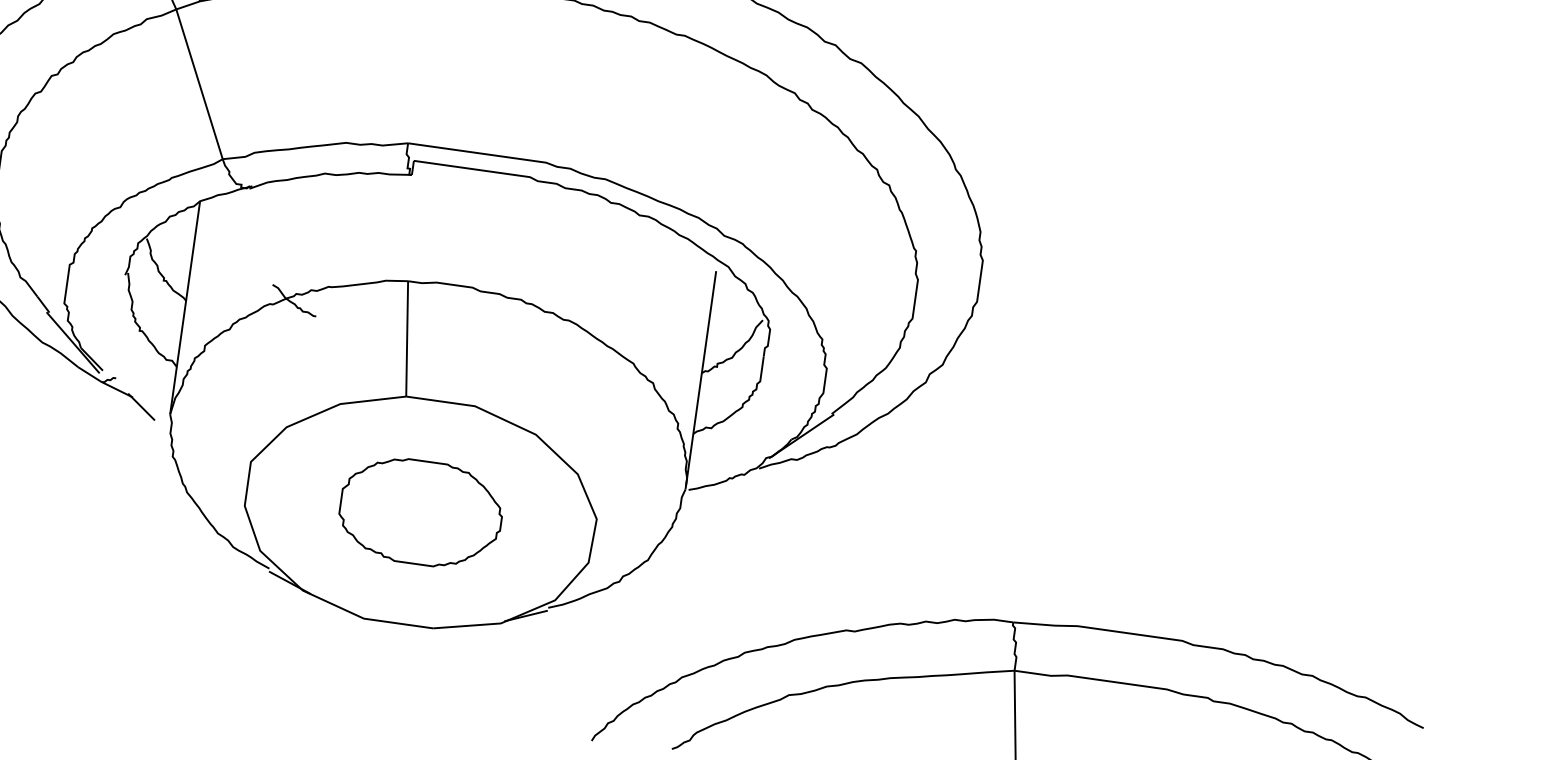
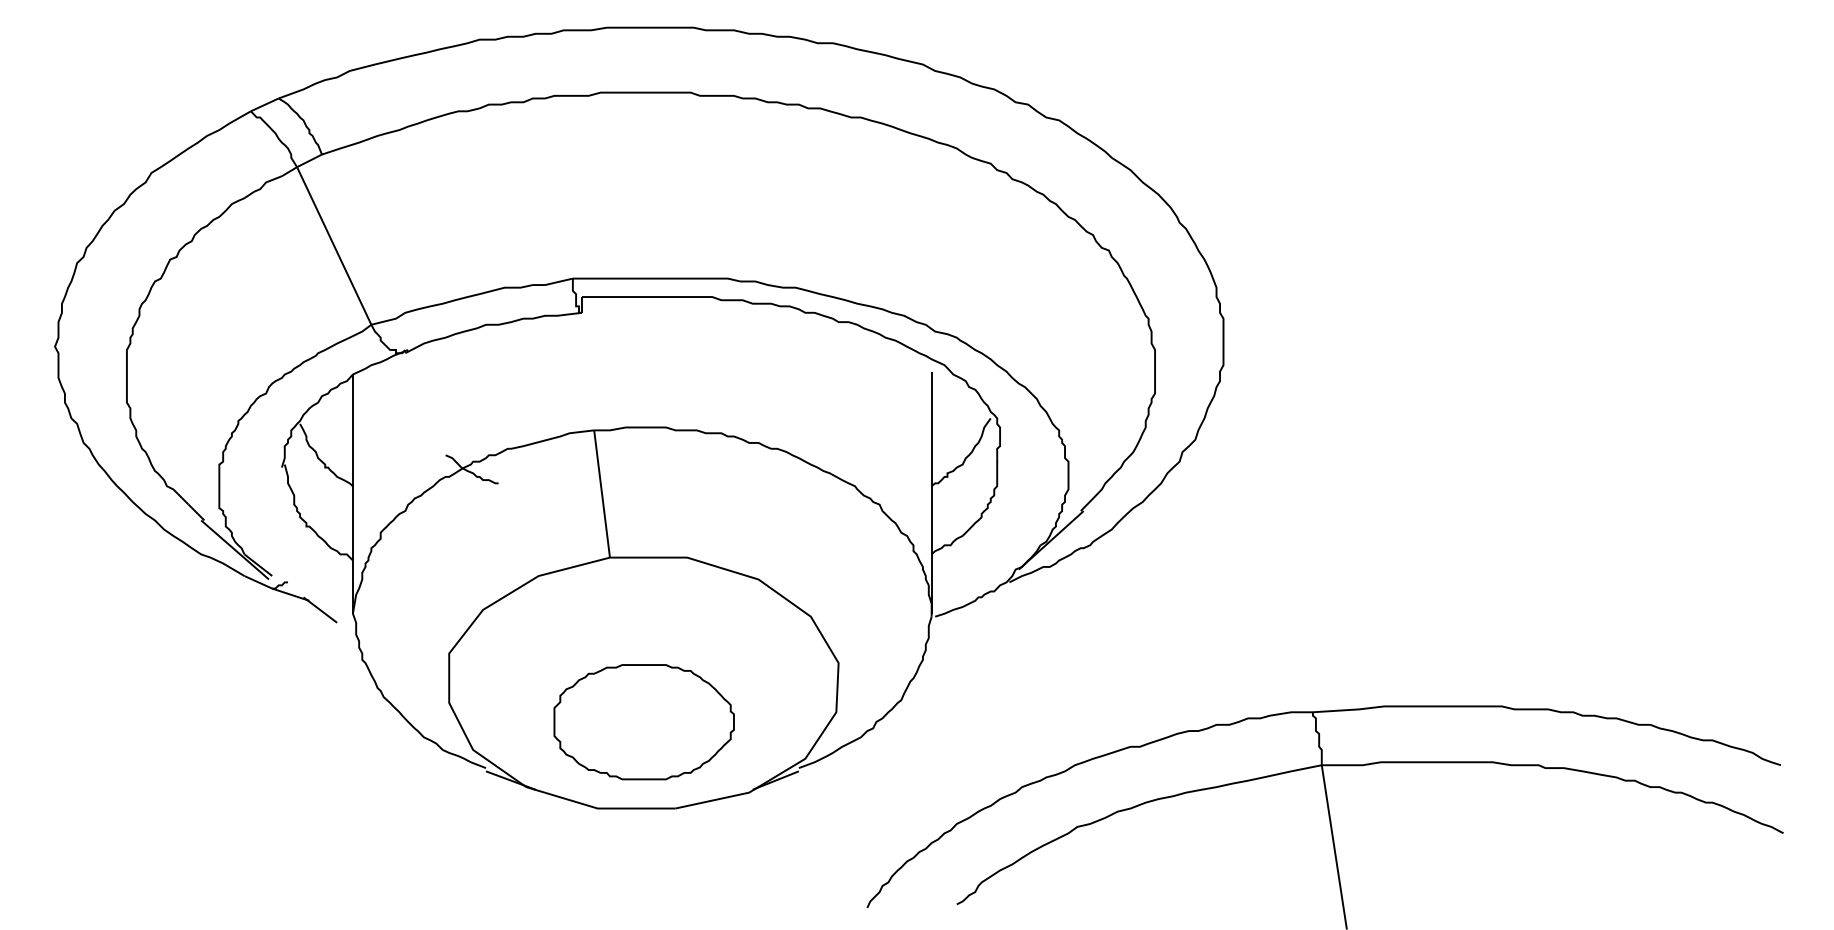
part: (420, 512) -> (643, 722), moved

